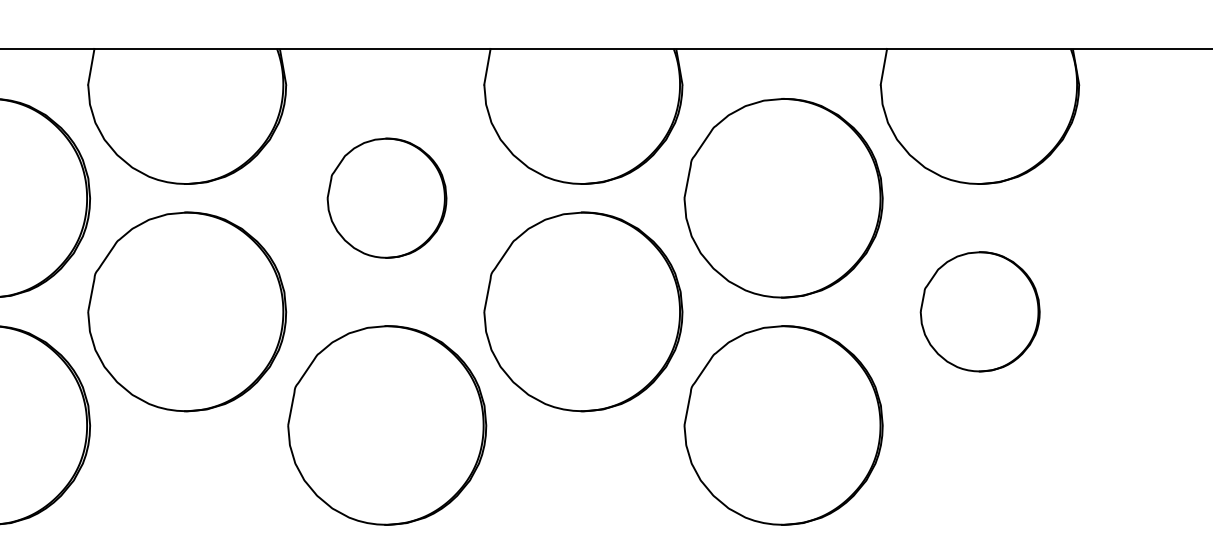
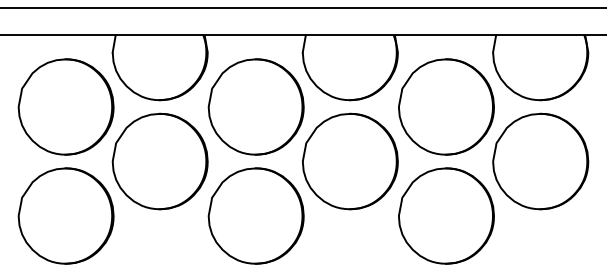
part: (385, 197) -> (255, 106), size x1.67
part: (979, 311) -> (540, 161), size x1.67

